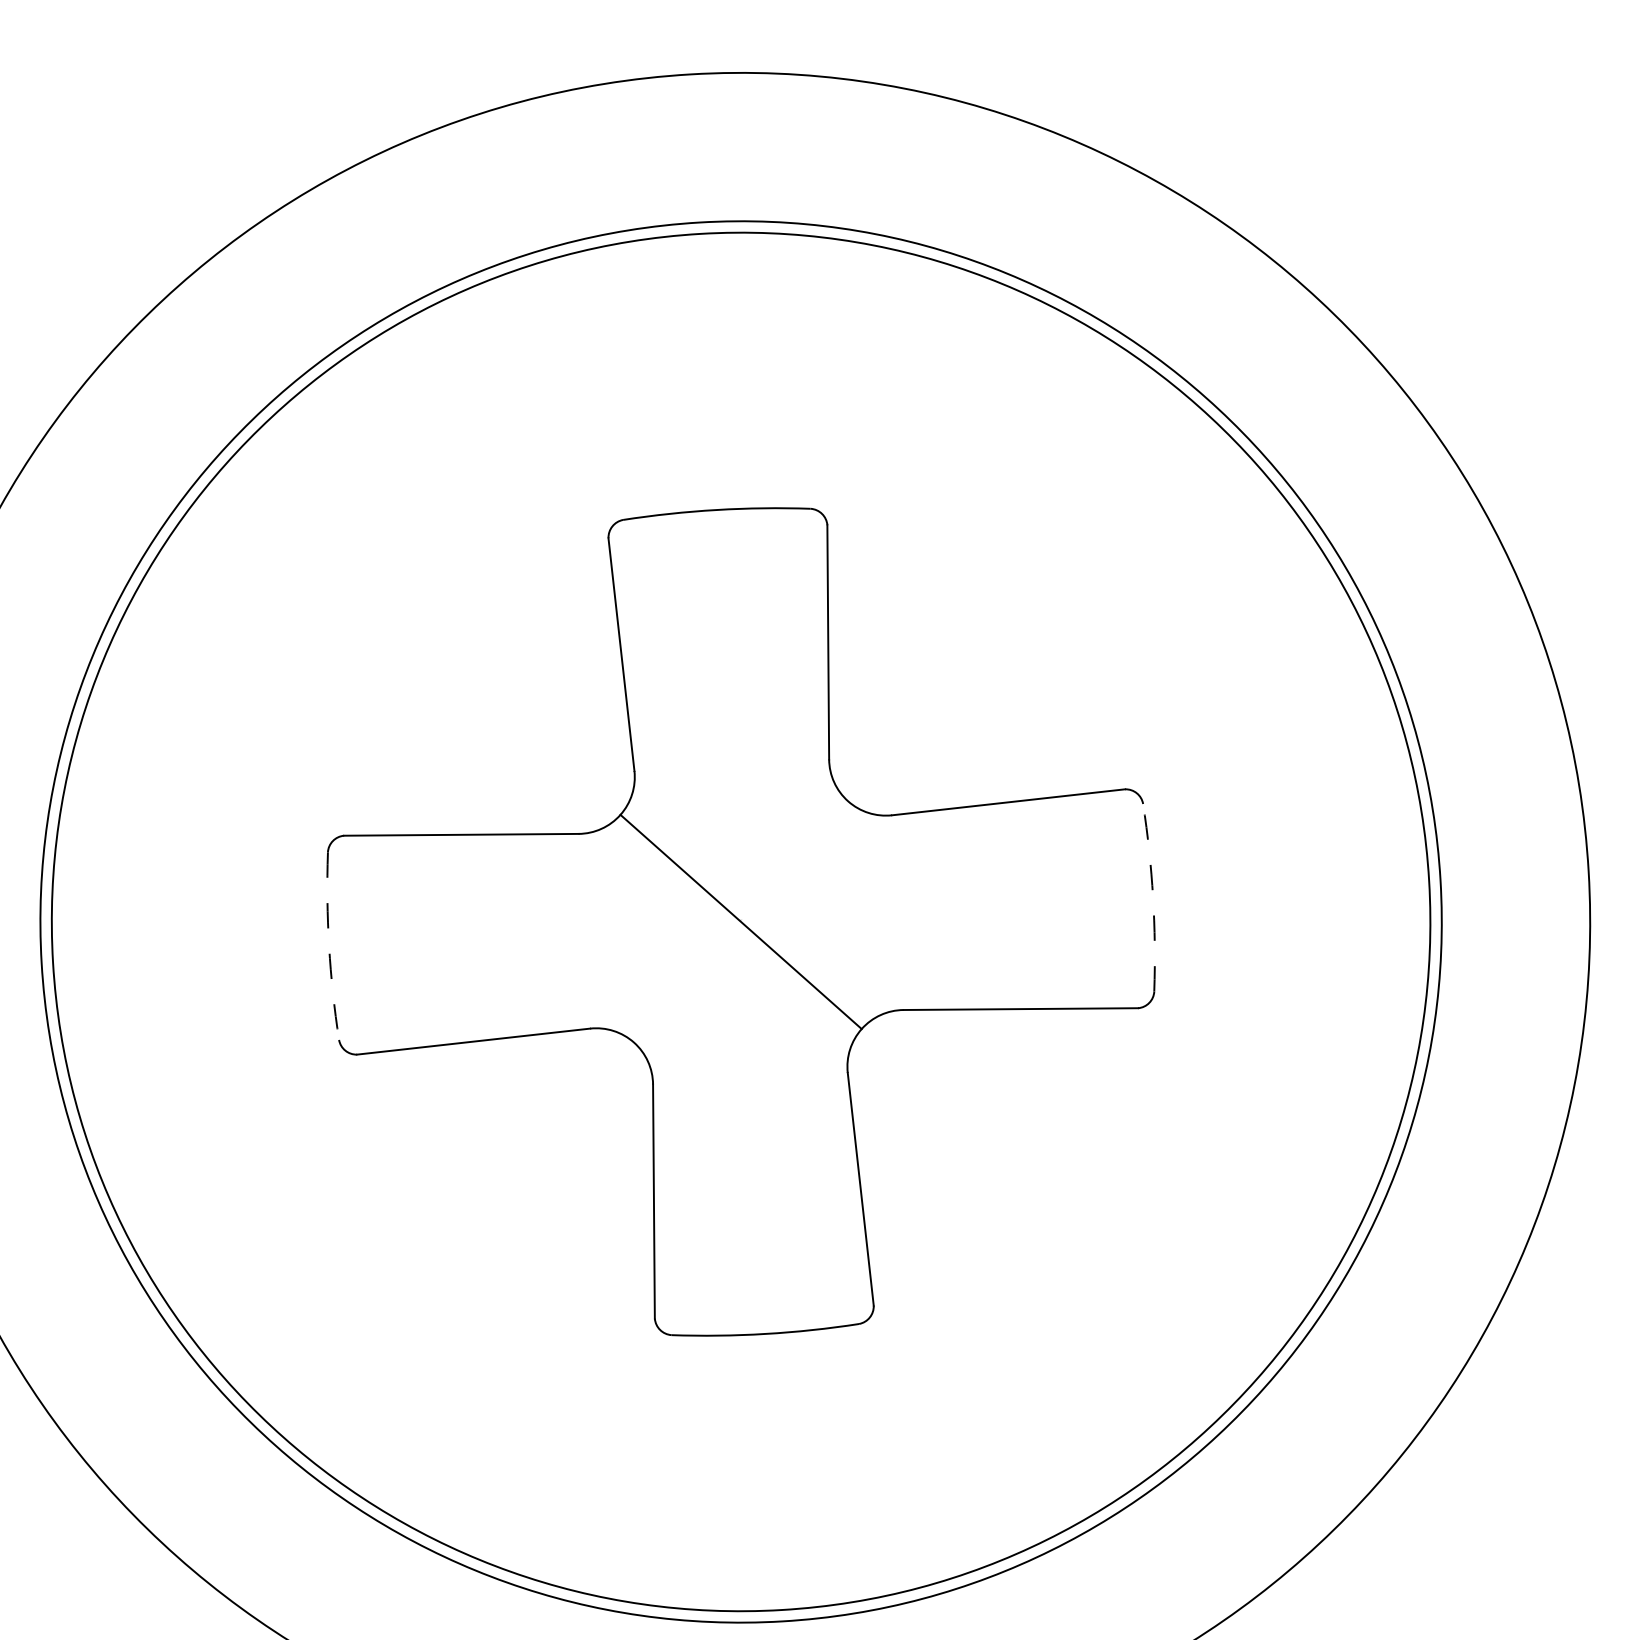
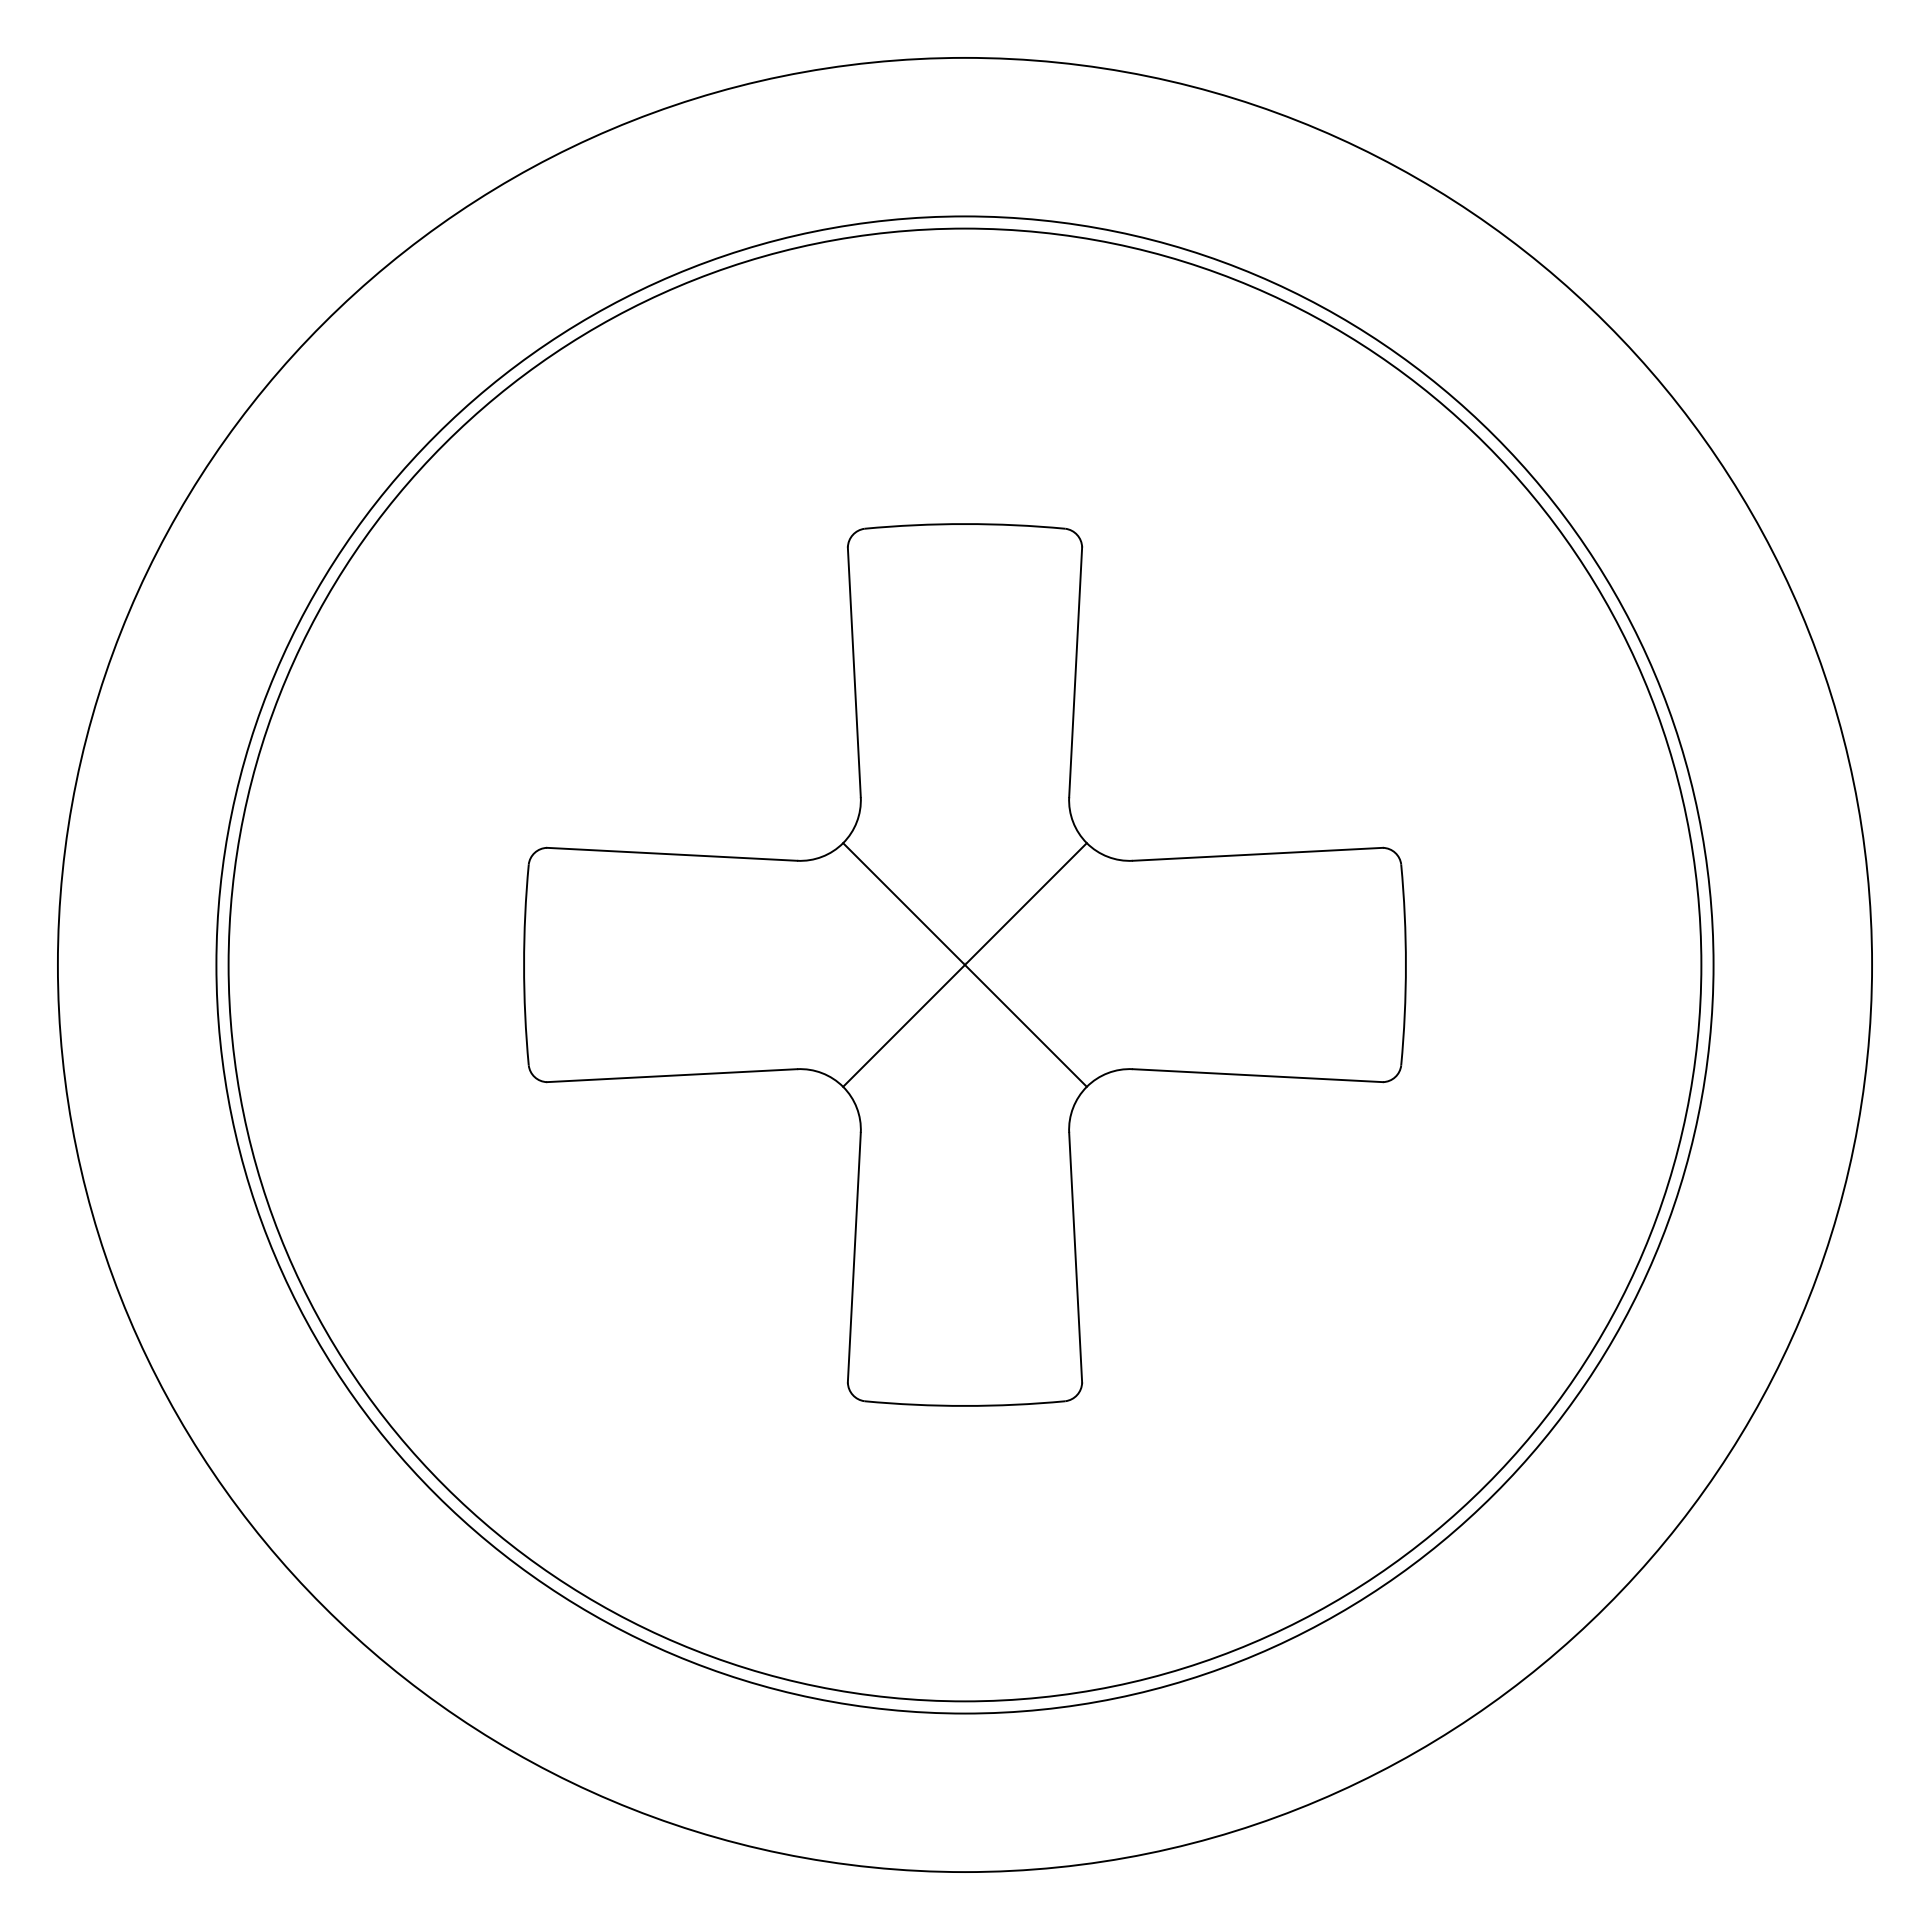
arc: (1152, 897) -> (1405, 964), dashed -> solid
line: (740, 921) -> (964, 964), added
arc: (329, 945) -> (524, 964), dashed -> solid

